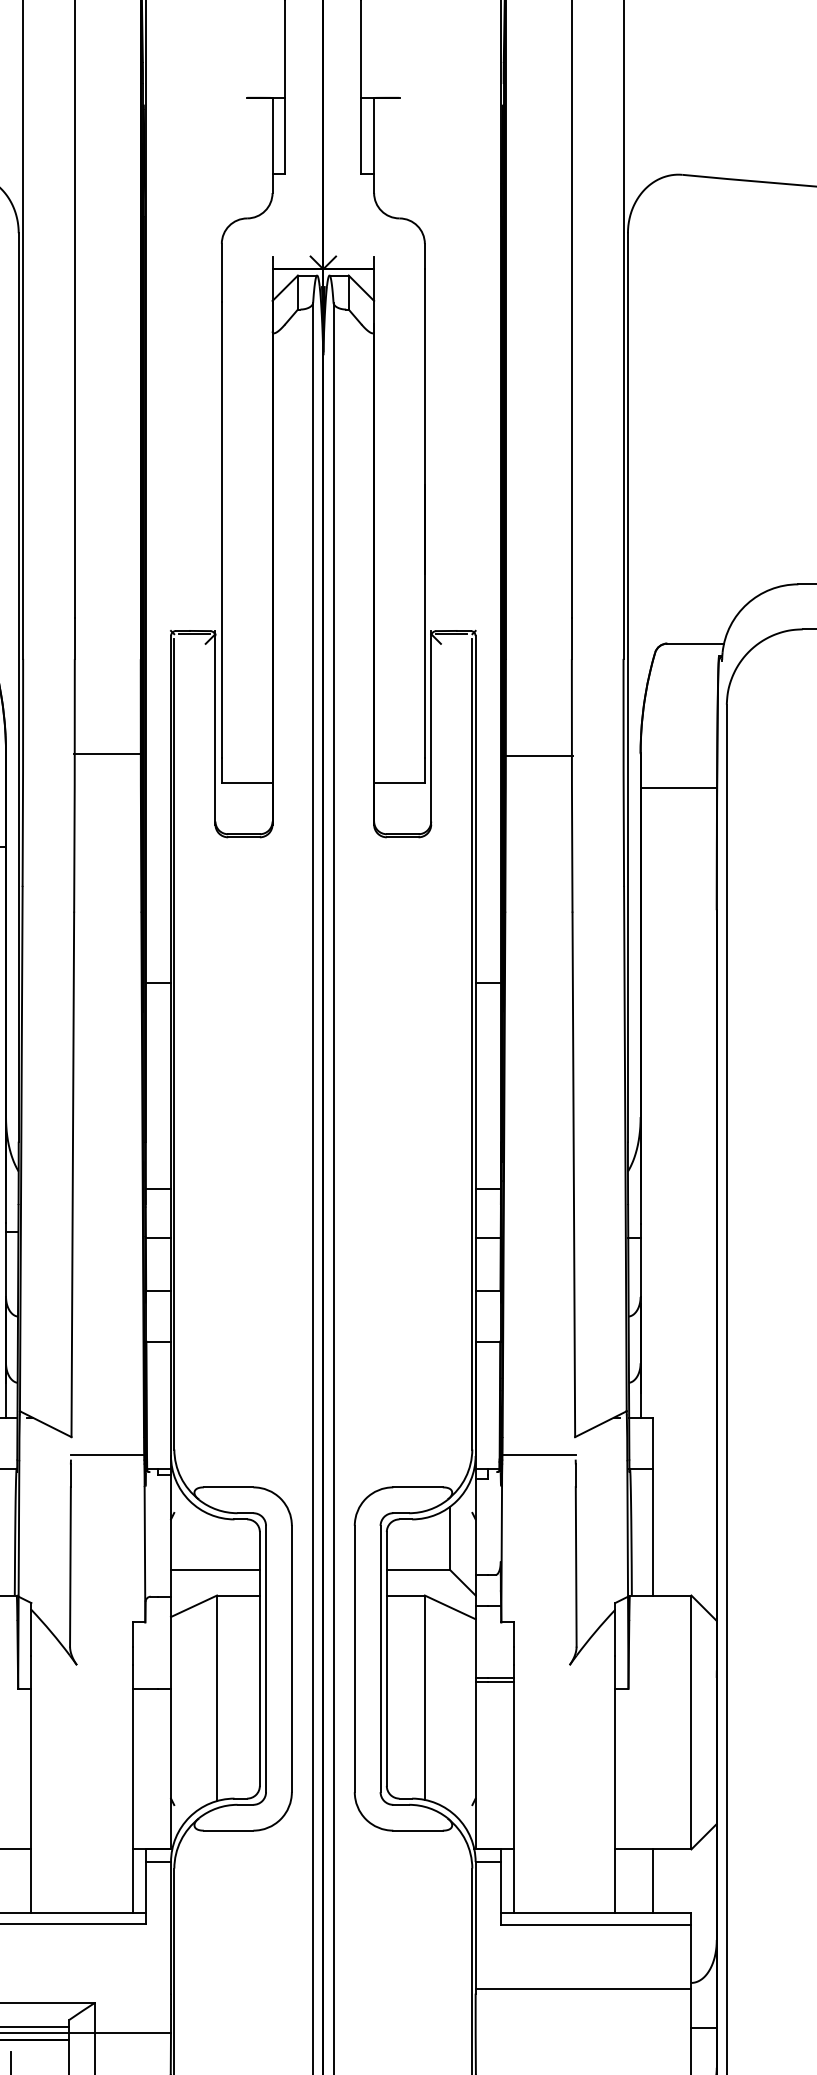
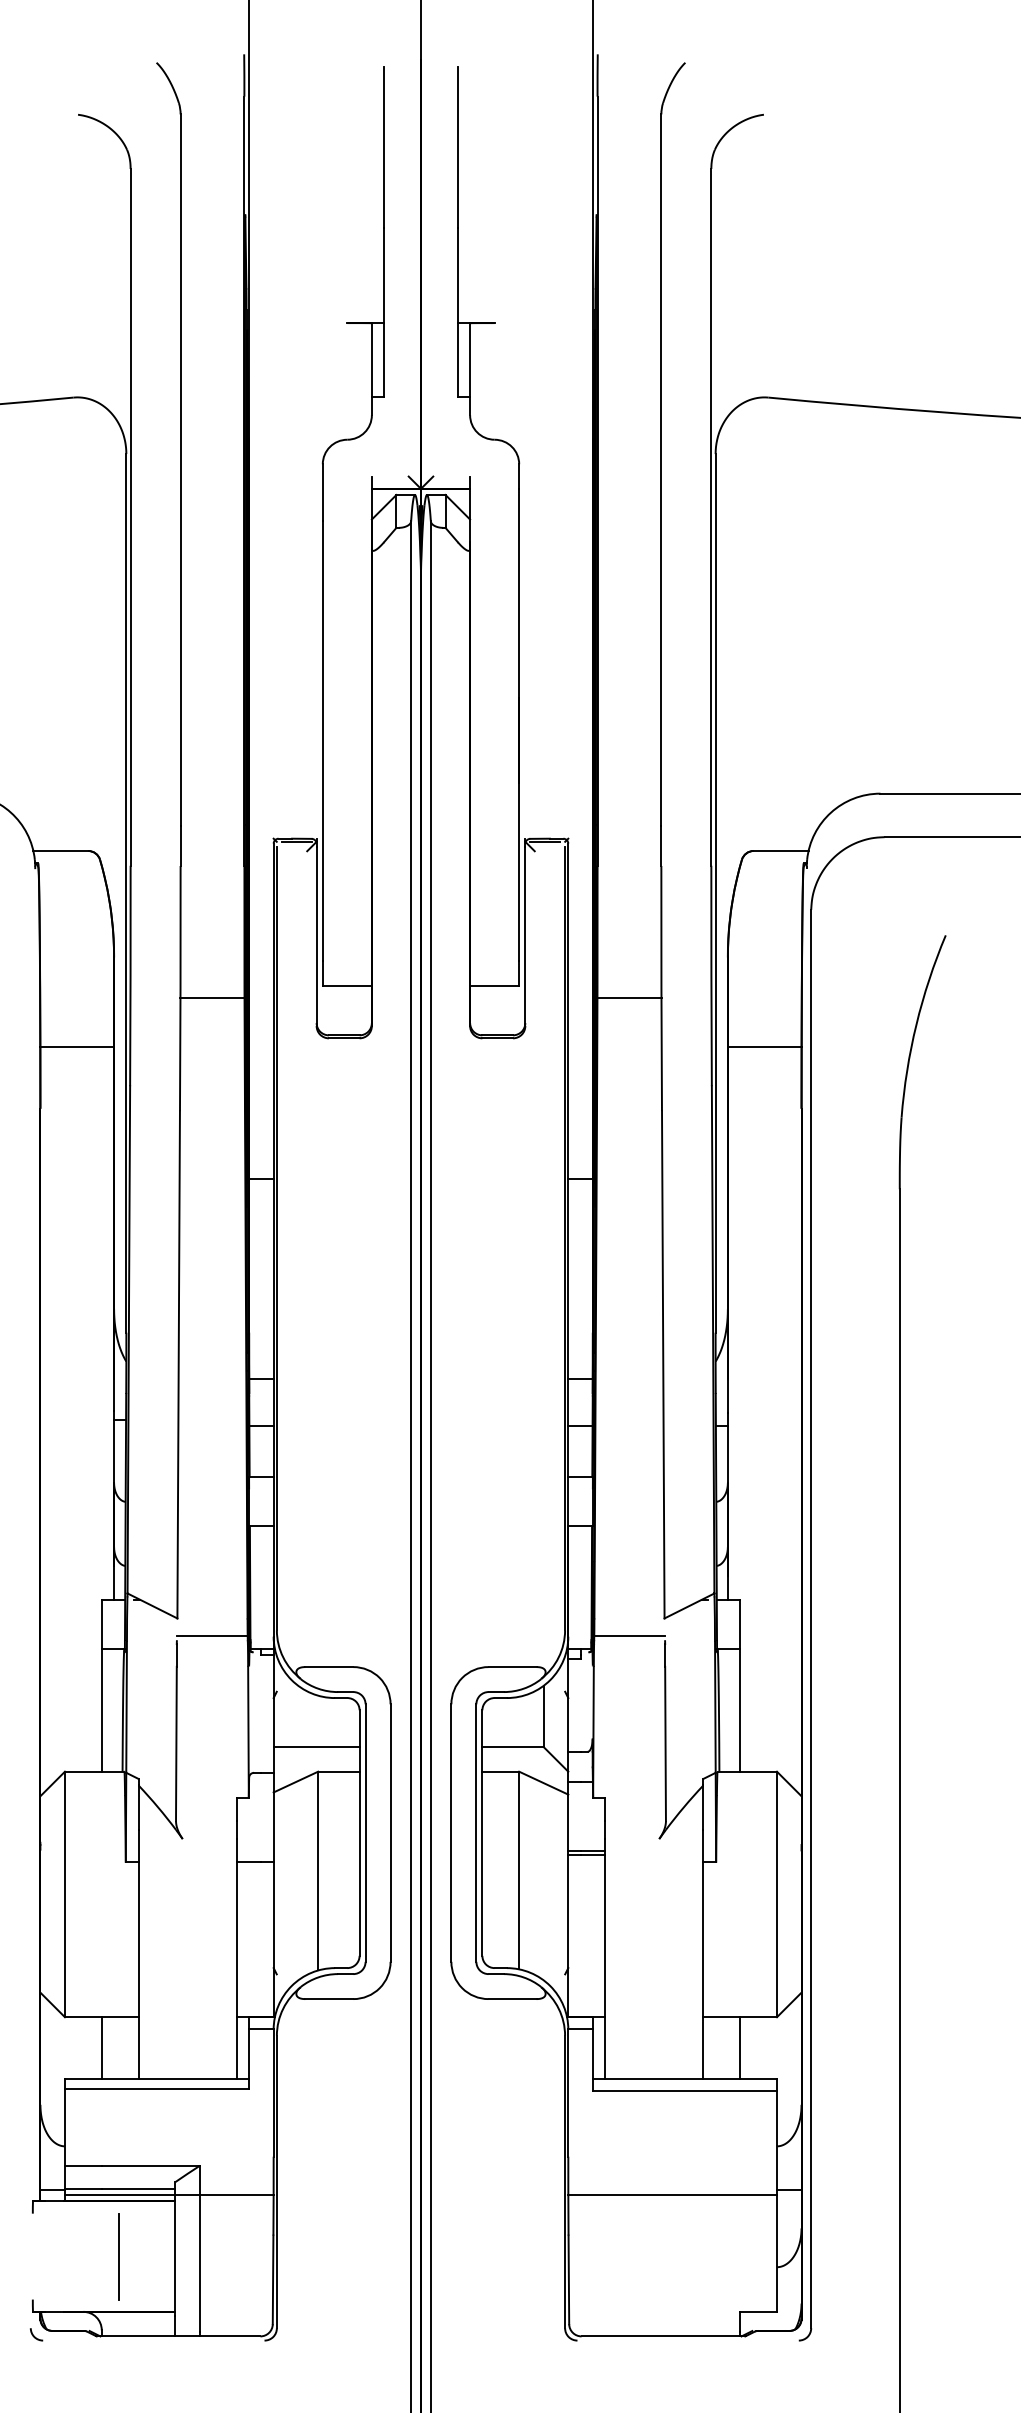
line: (106, 753) -> (211, 997), moved
line: (538, 755) -> (629, 997), moved
line: (678, 787) -> (764, 1047), moved
line: (583, 1989) -> (672, 2195), moved

